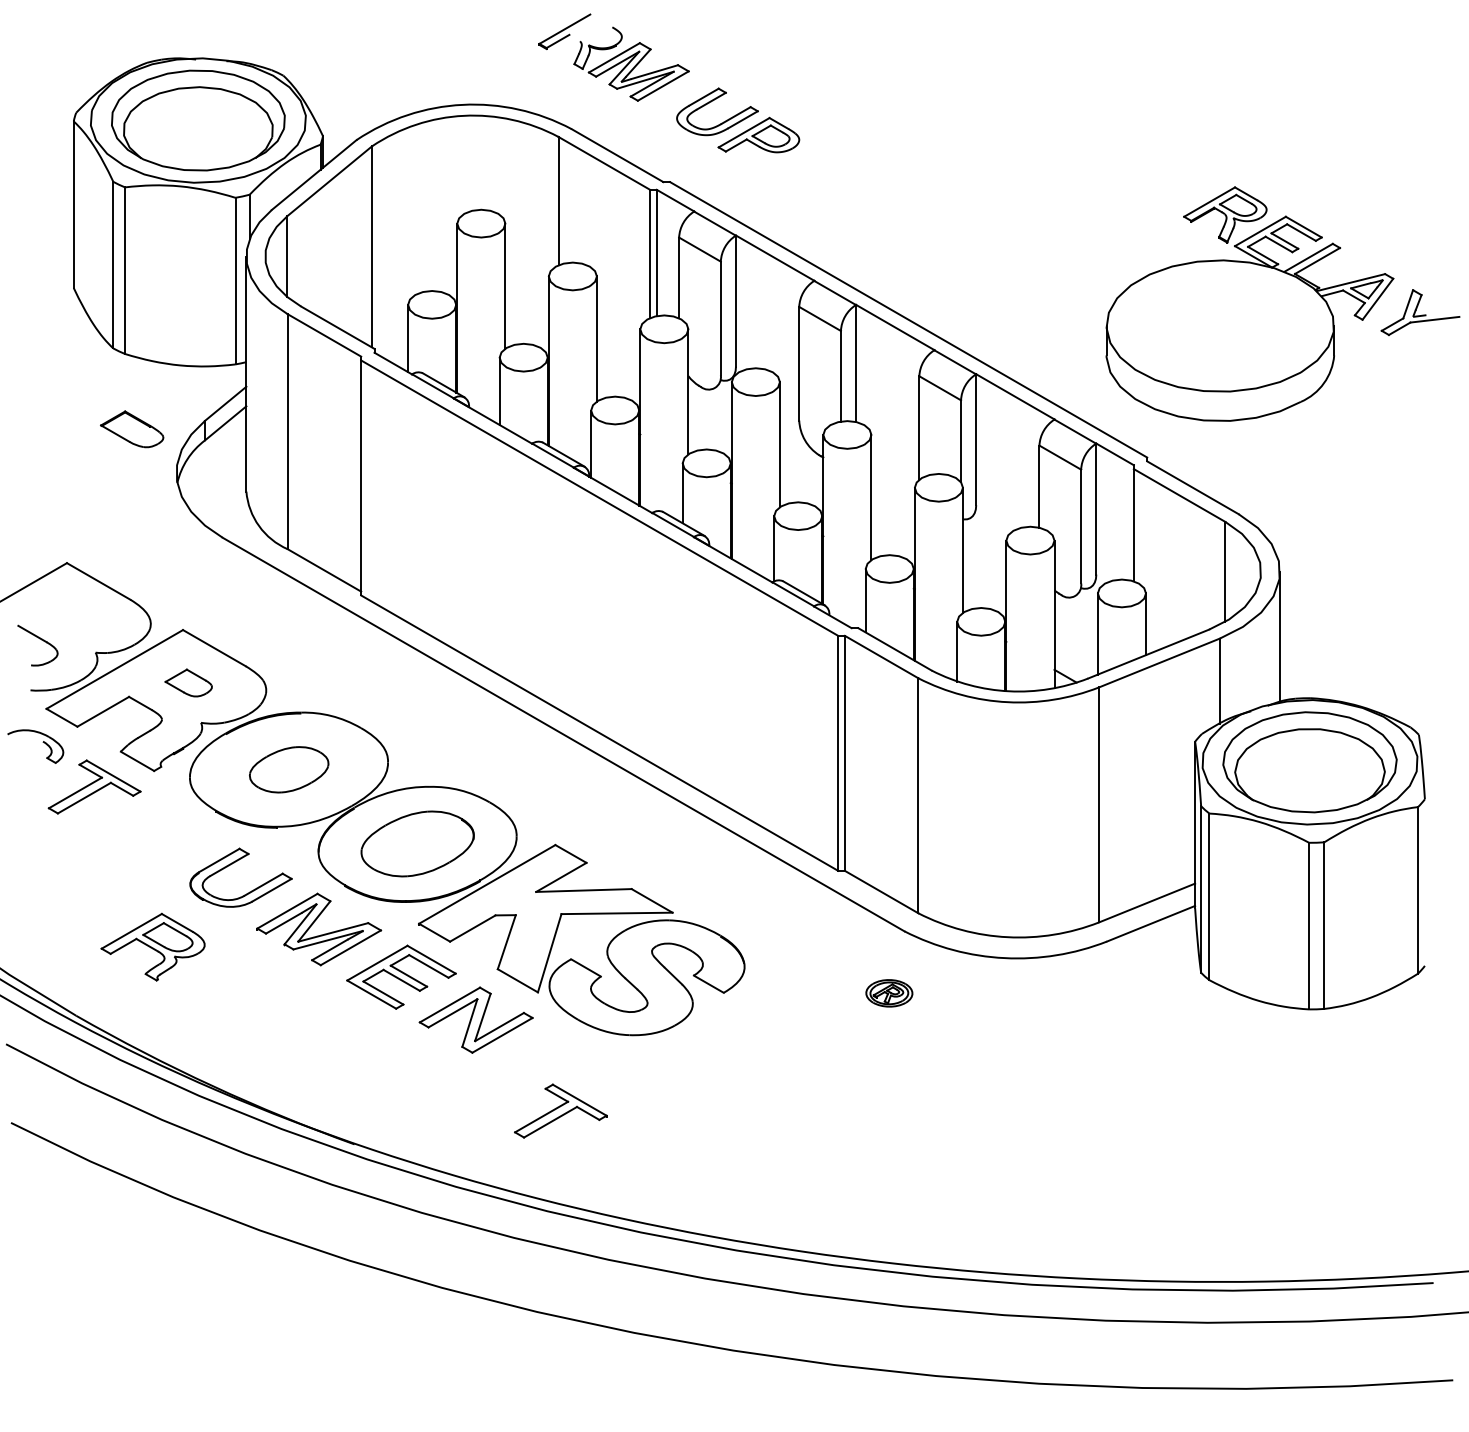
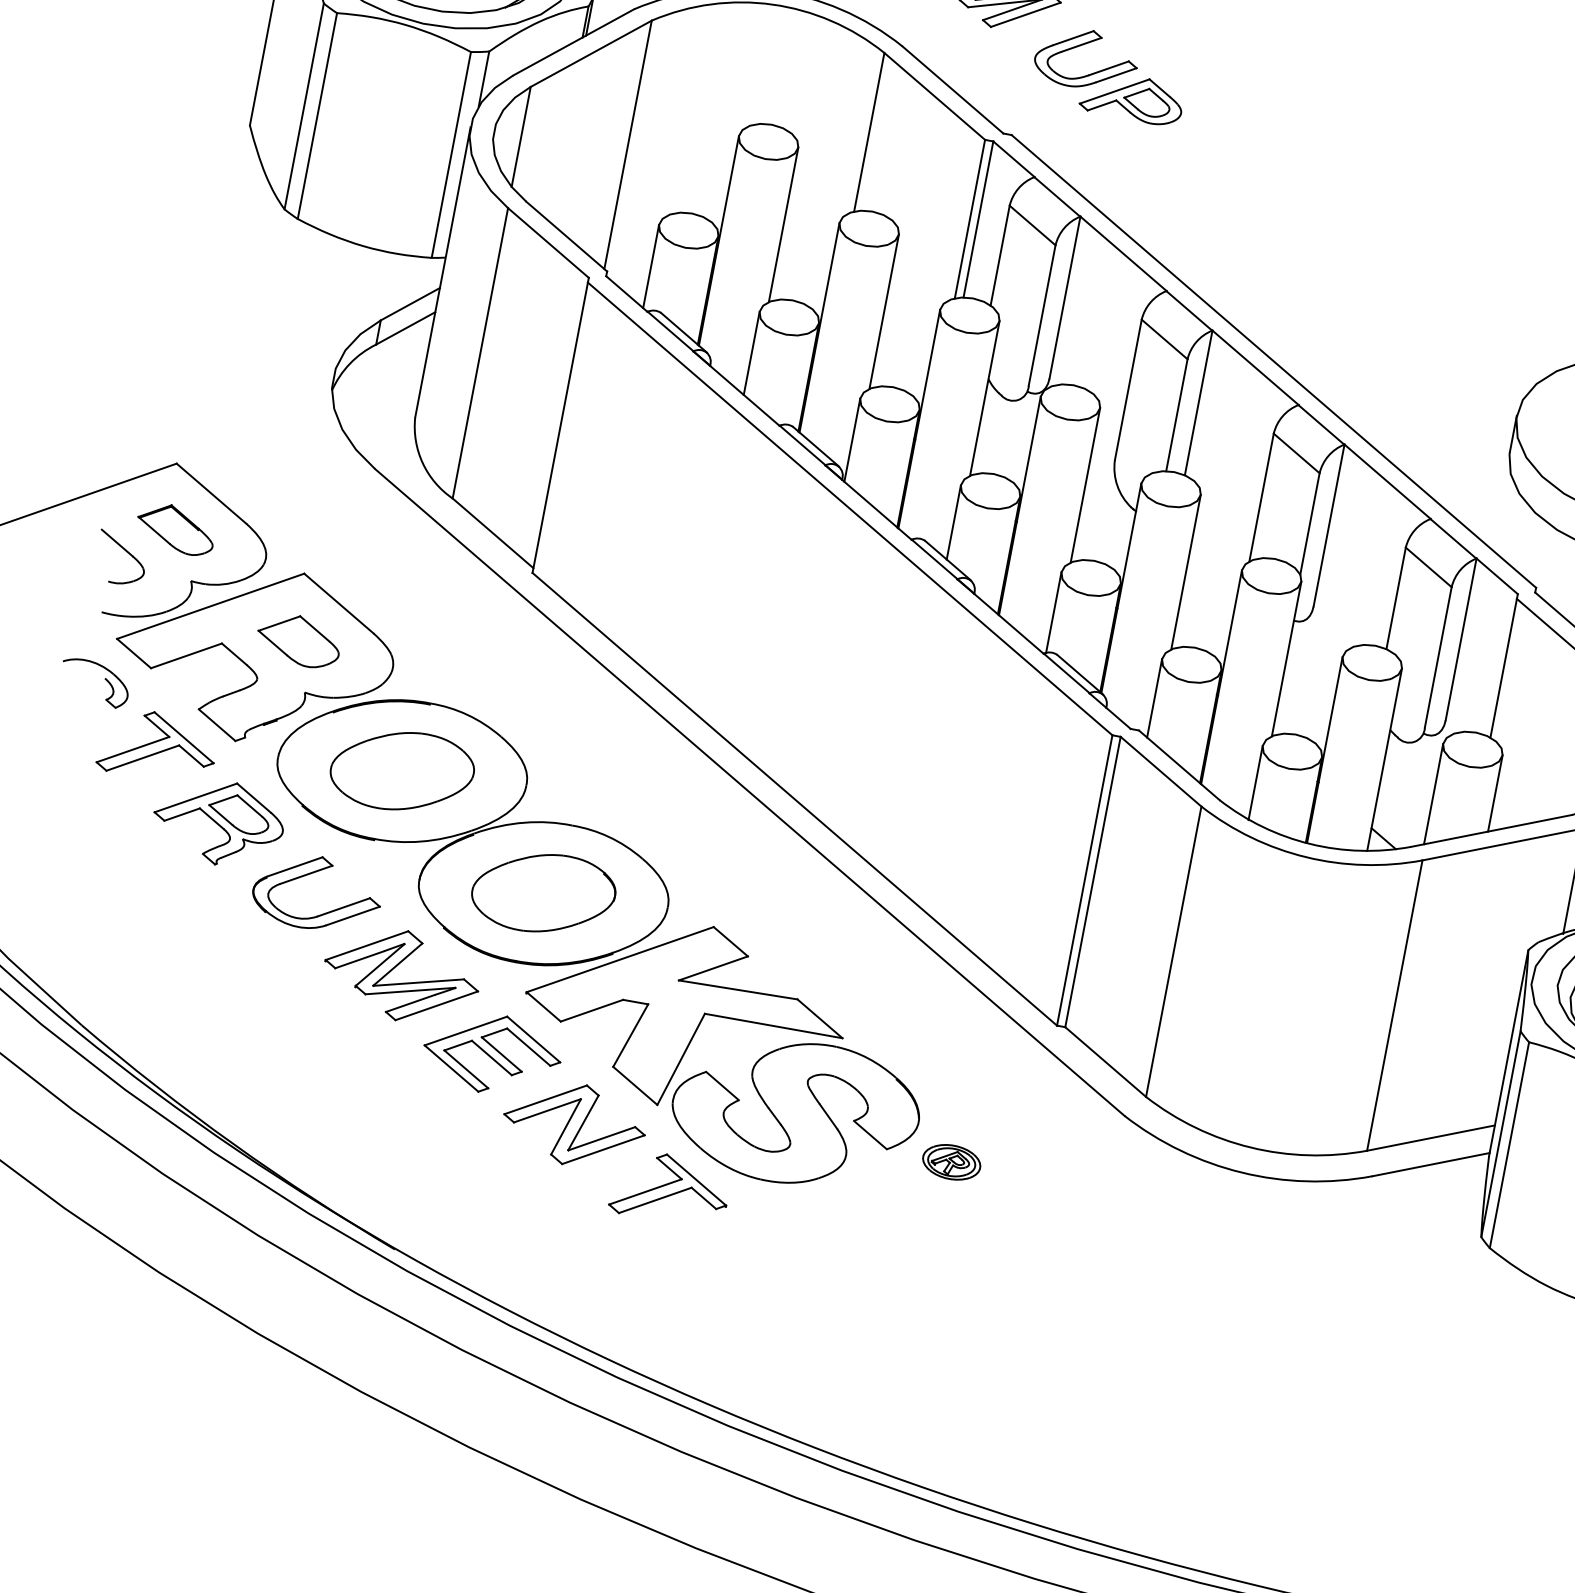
part: (132, 429) -> (176, 529), moved
part: (188, 682) -> (298, 639), size x1.43
part: (289, 769) -> (402, 771), size x1.43
part: (152, 946) -> (217, 821), moved
part: (889, 993) -> (951, 1162), moved
part: (560, 1110) -> (670, 1188), moved

